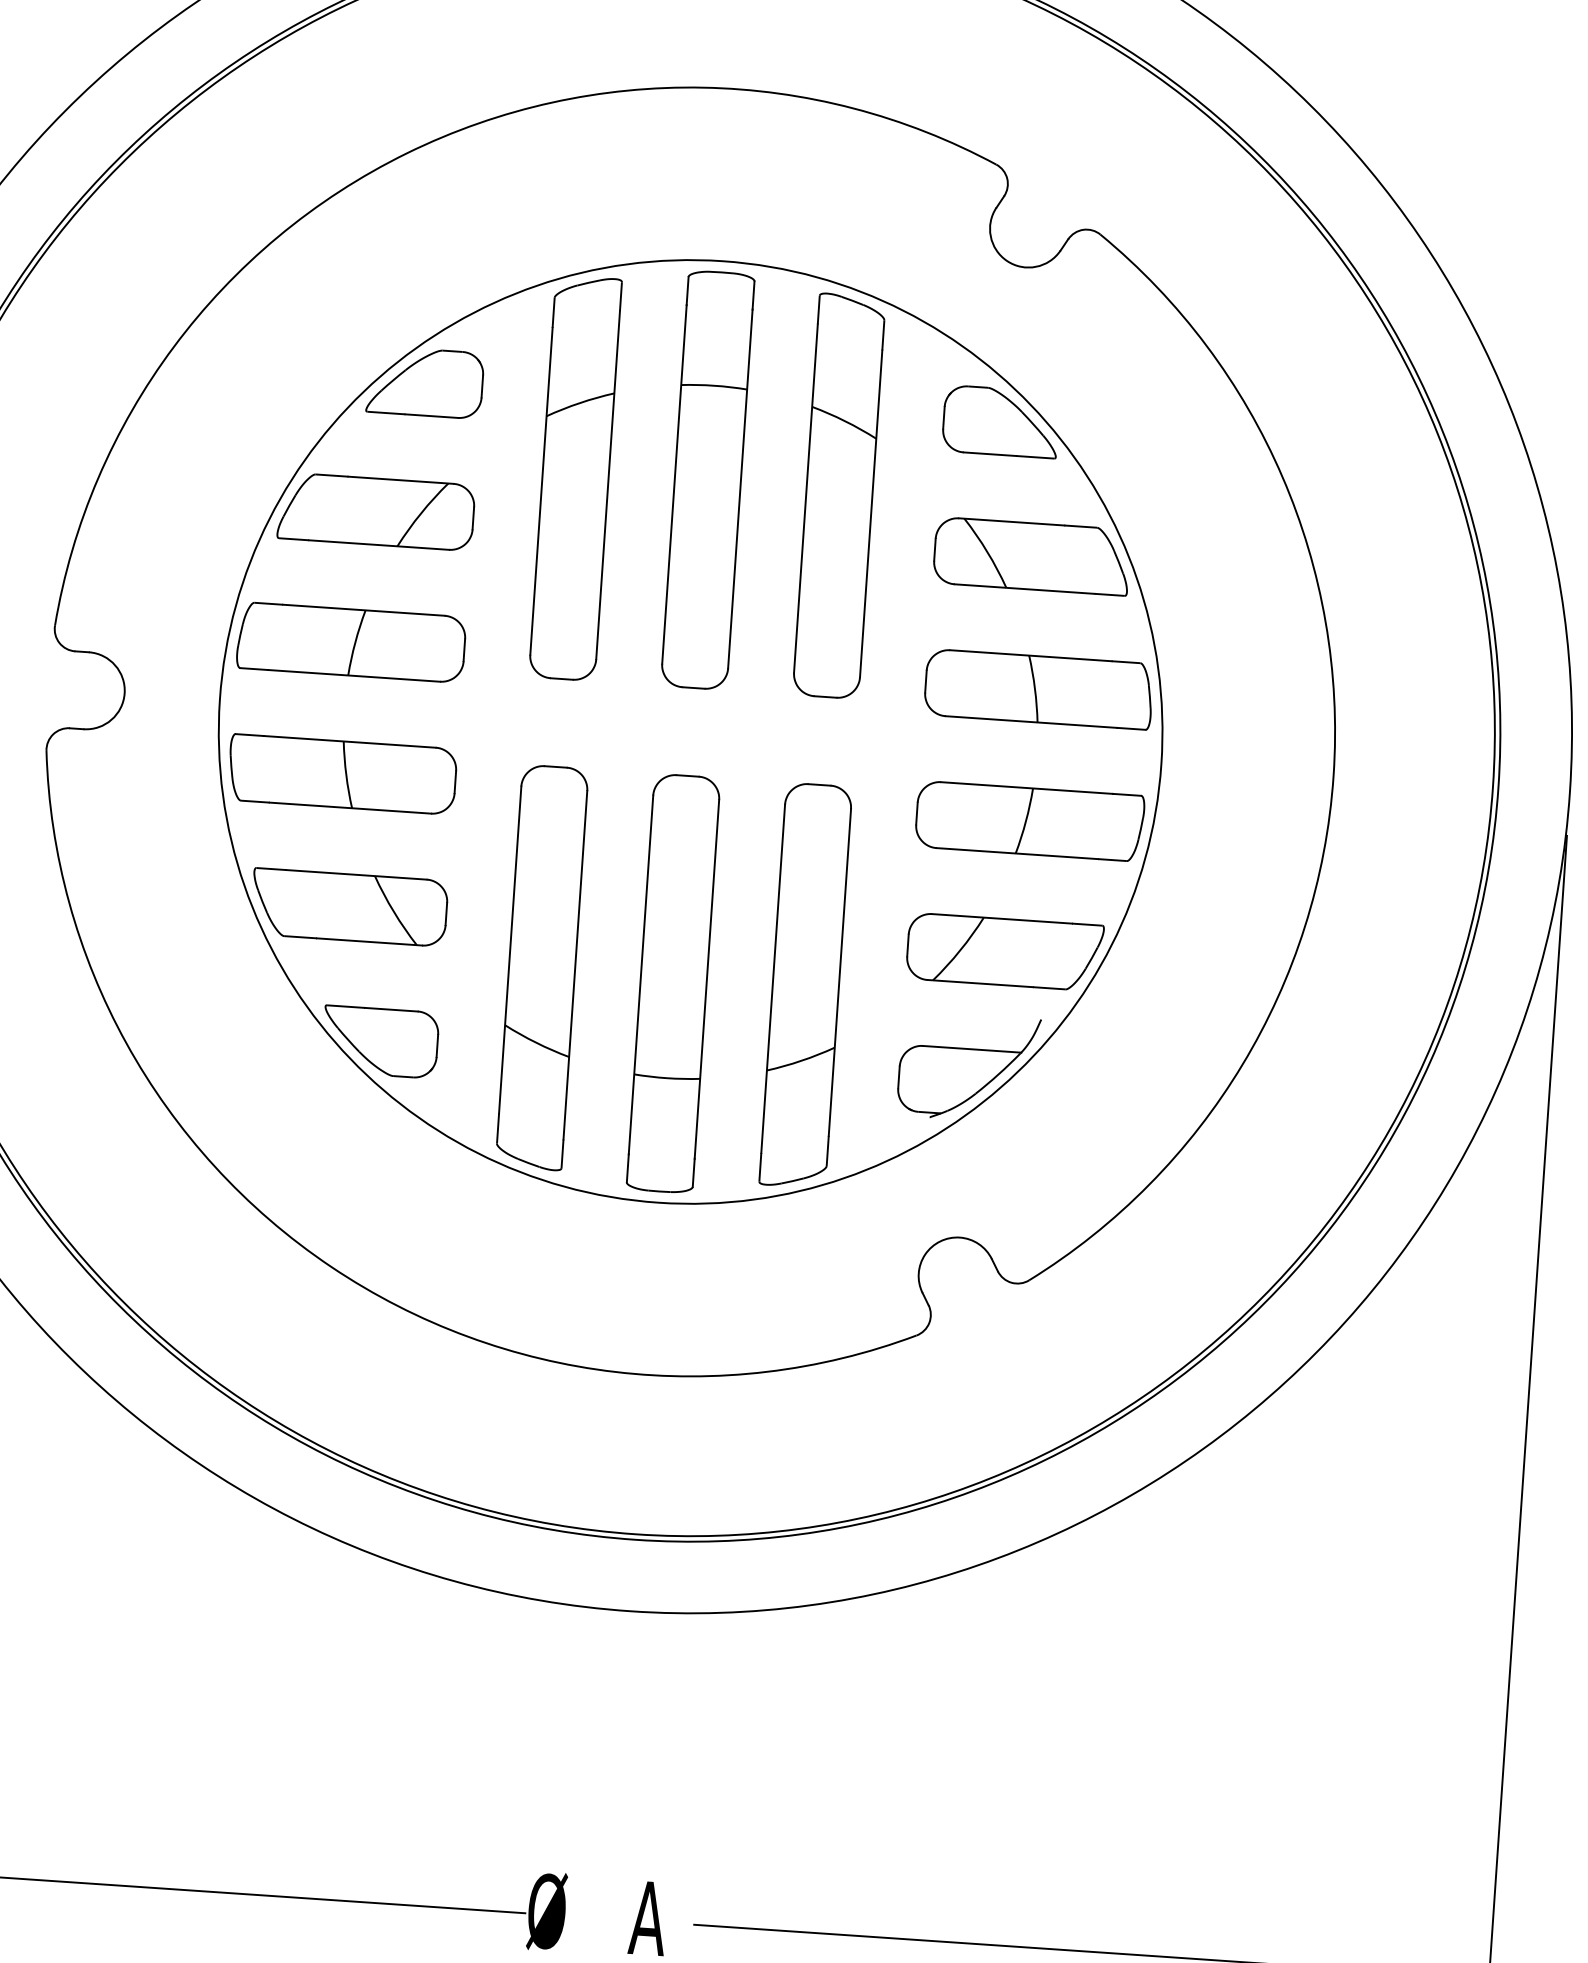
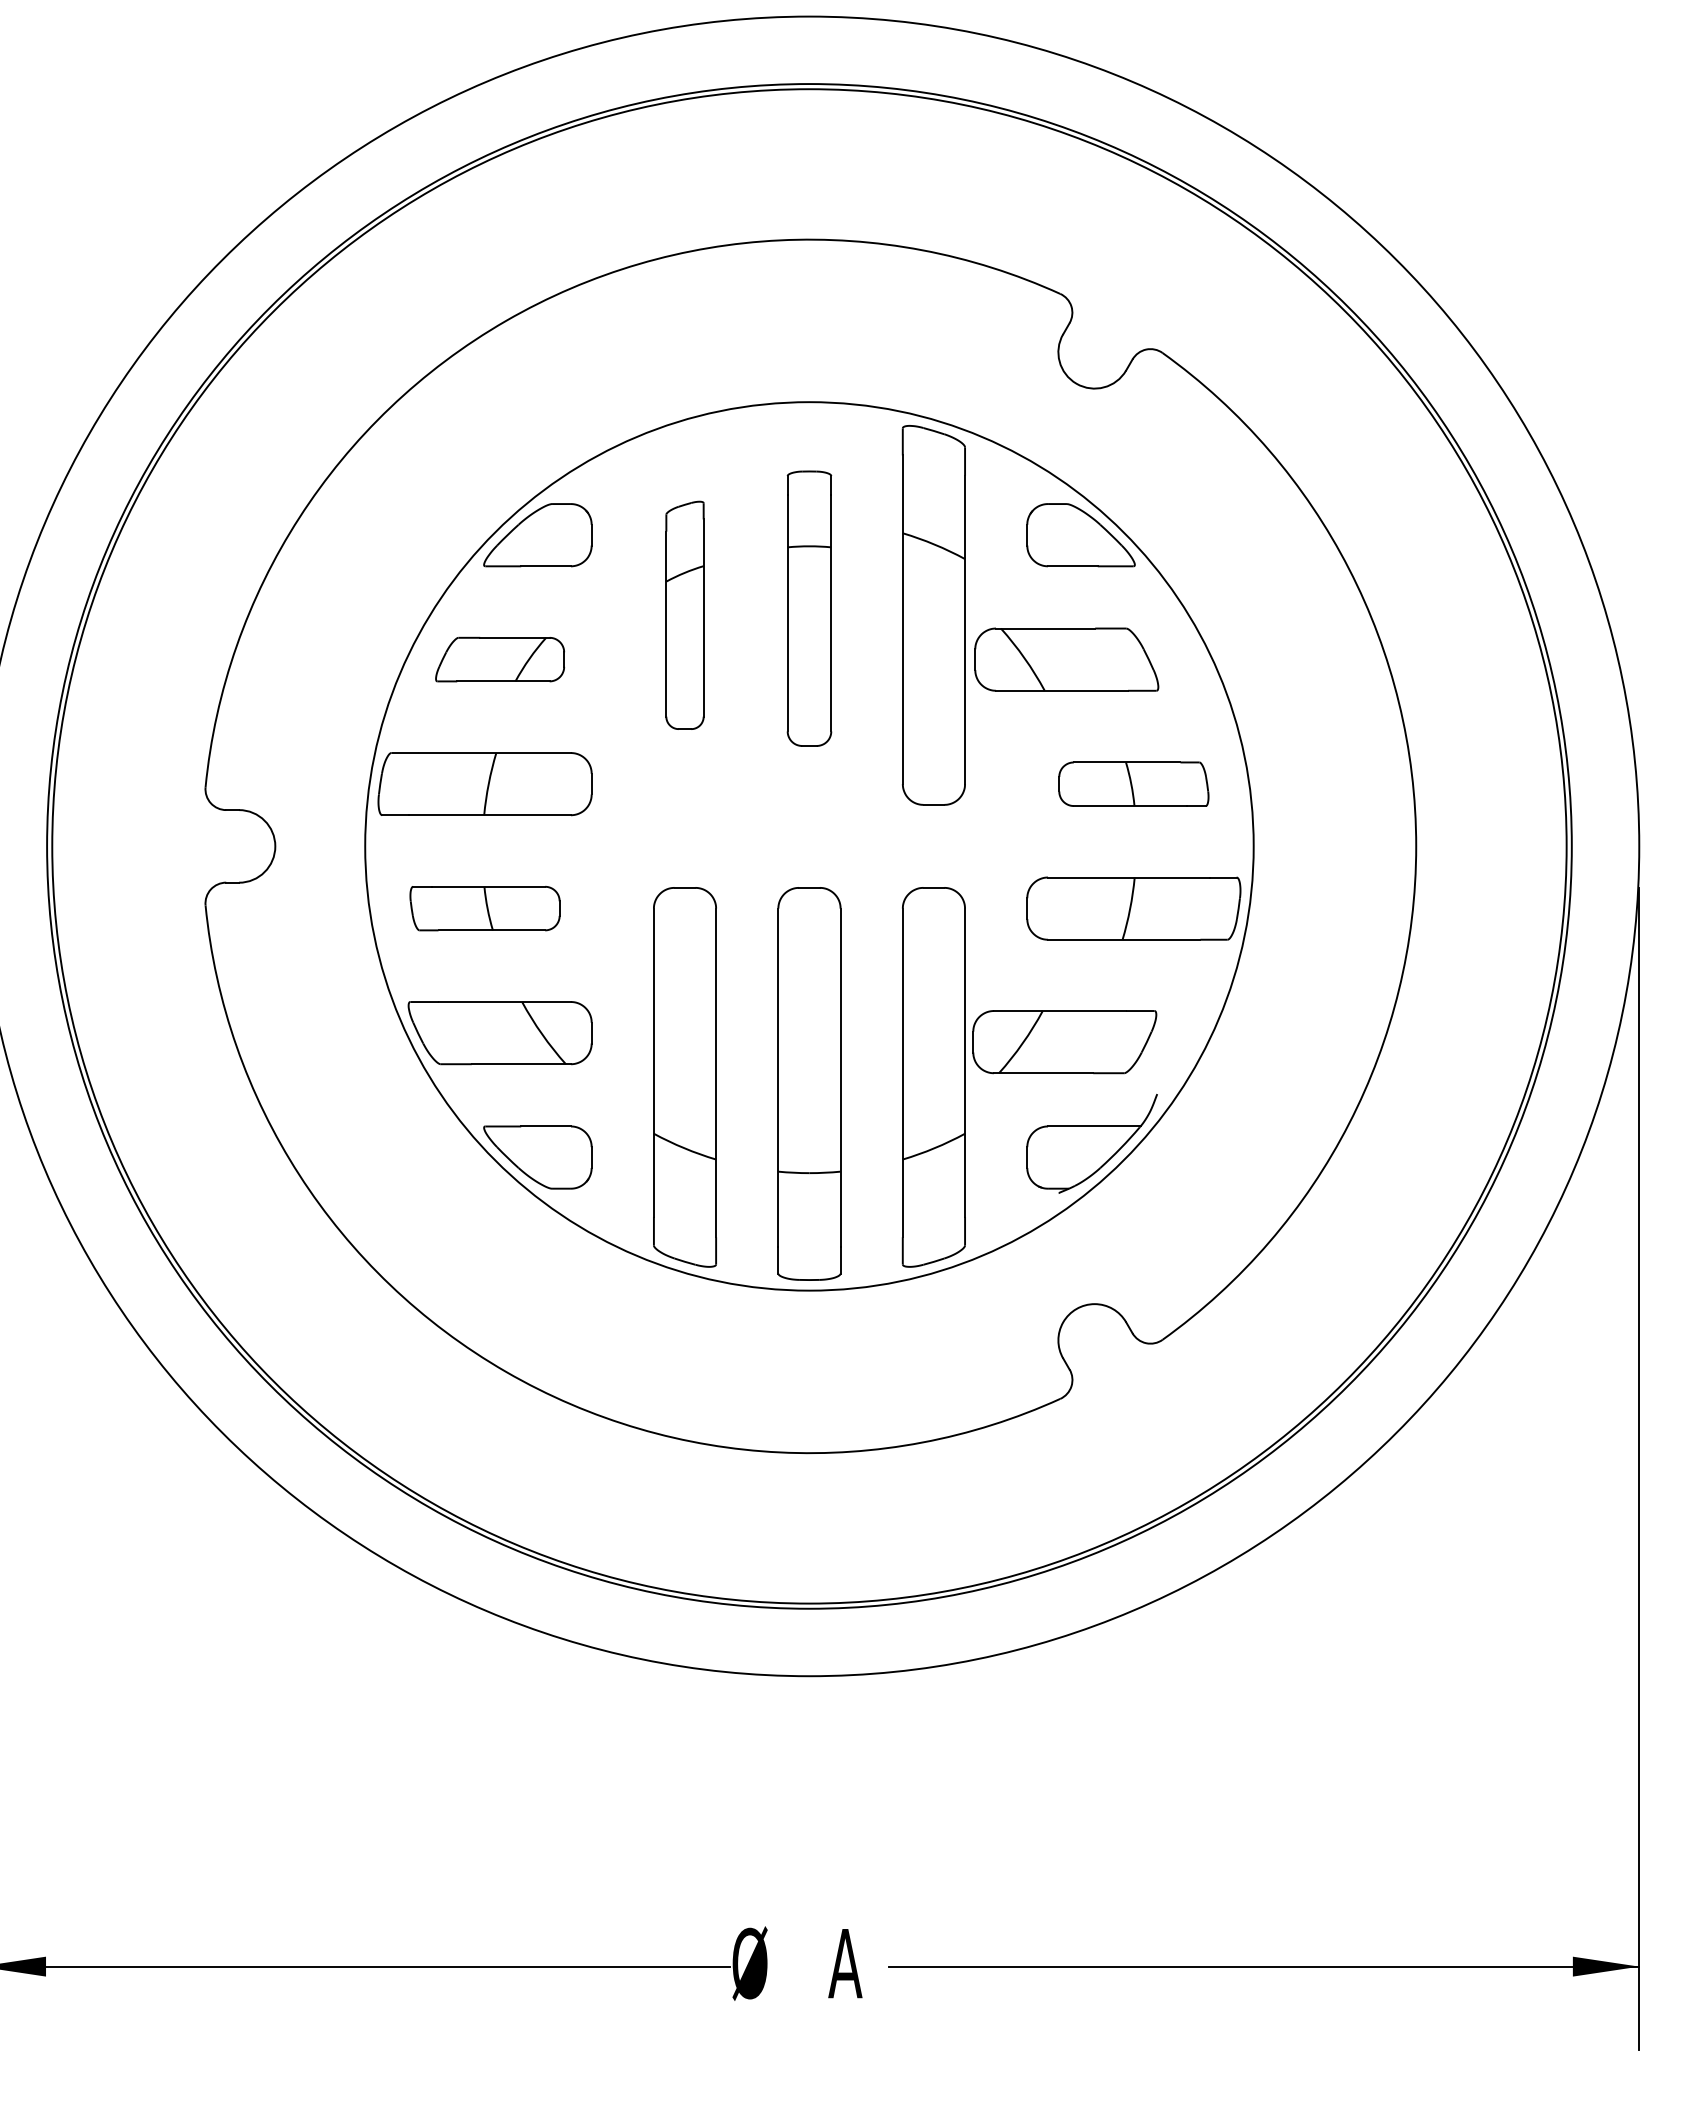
part: (574, 478) -> (684, 615), size x0.6
part: (707, 479) -> (809, 608), size x0.7
part: (375, 511) -> (499, 659), size x0.7
part: (1031, 556) -> (1066, 659), moved
part: (1038, 689) -> (1133, 784), size x0.7
part: (341, 774) -> (484, 908), size x0.7
part: (1004, 952) -> (1064, 1042), moved

